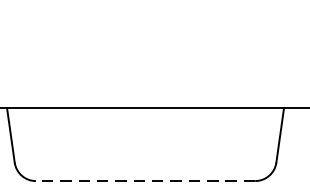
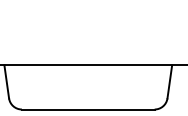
line: (144, 181) -> (87, 109), dashed -> solid

